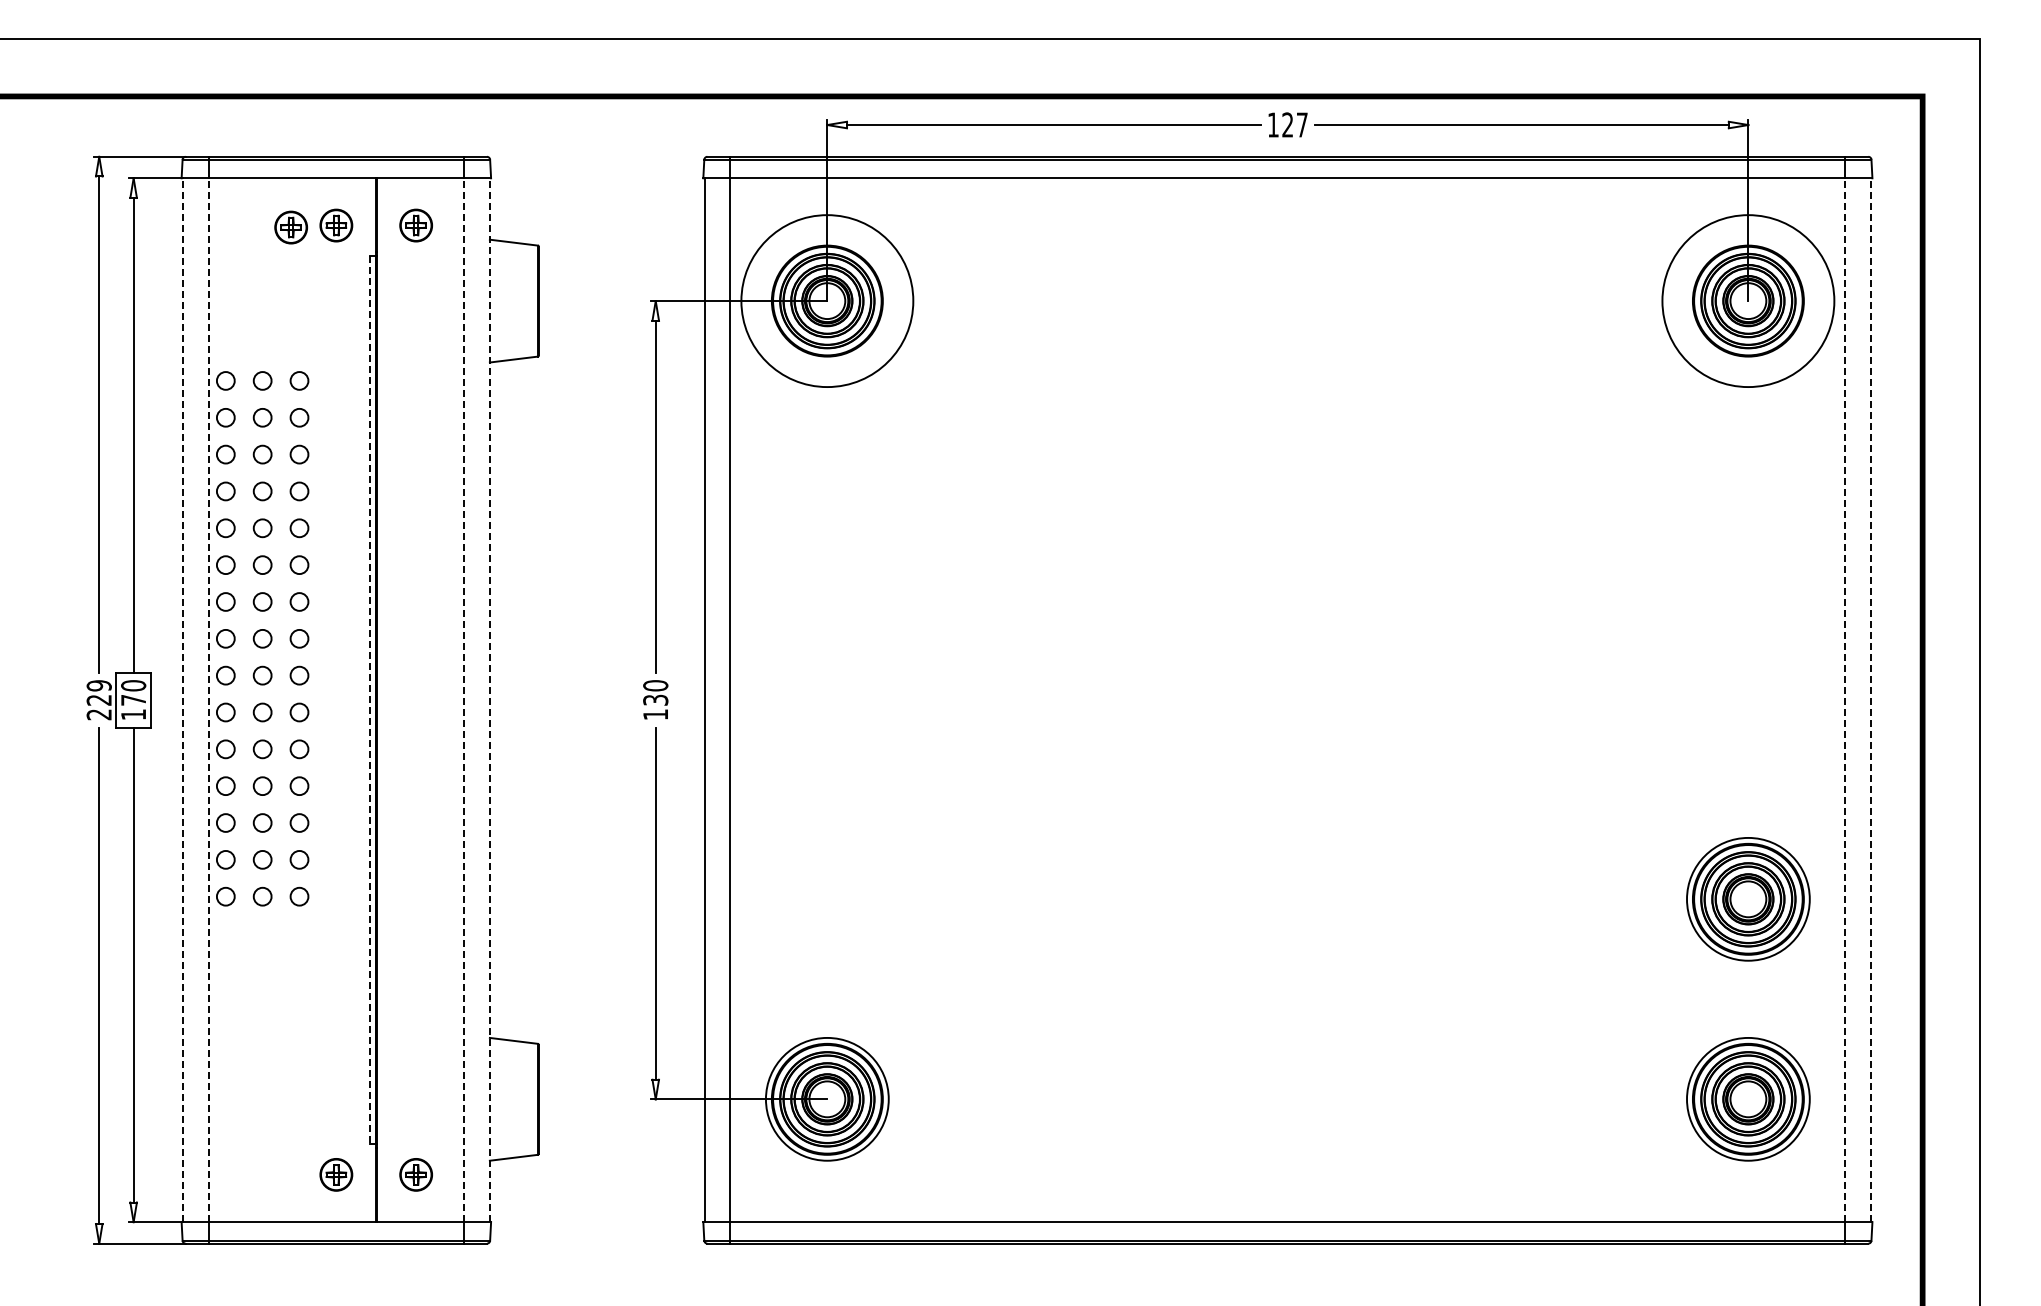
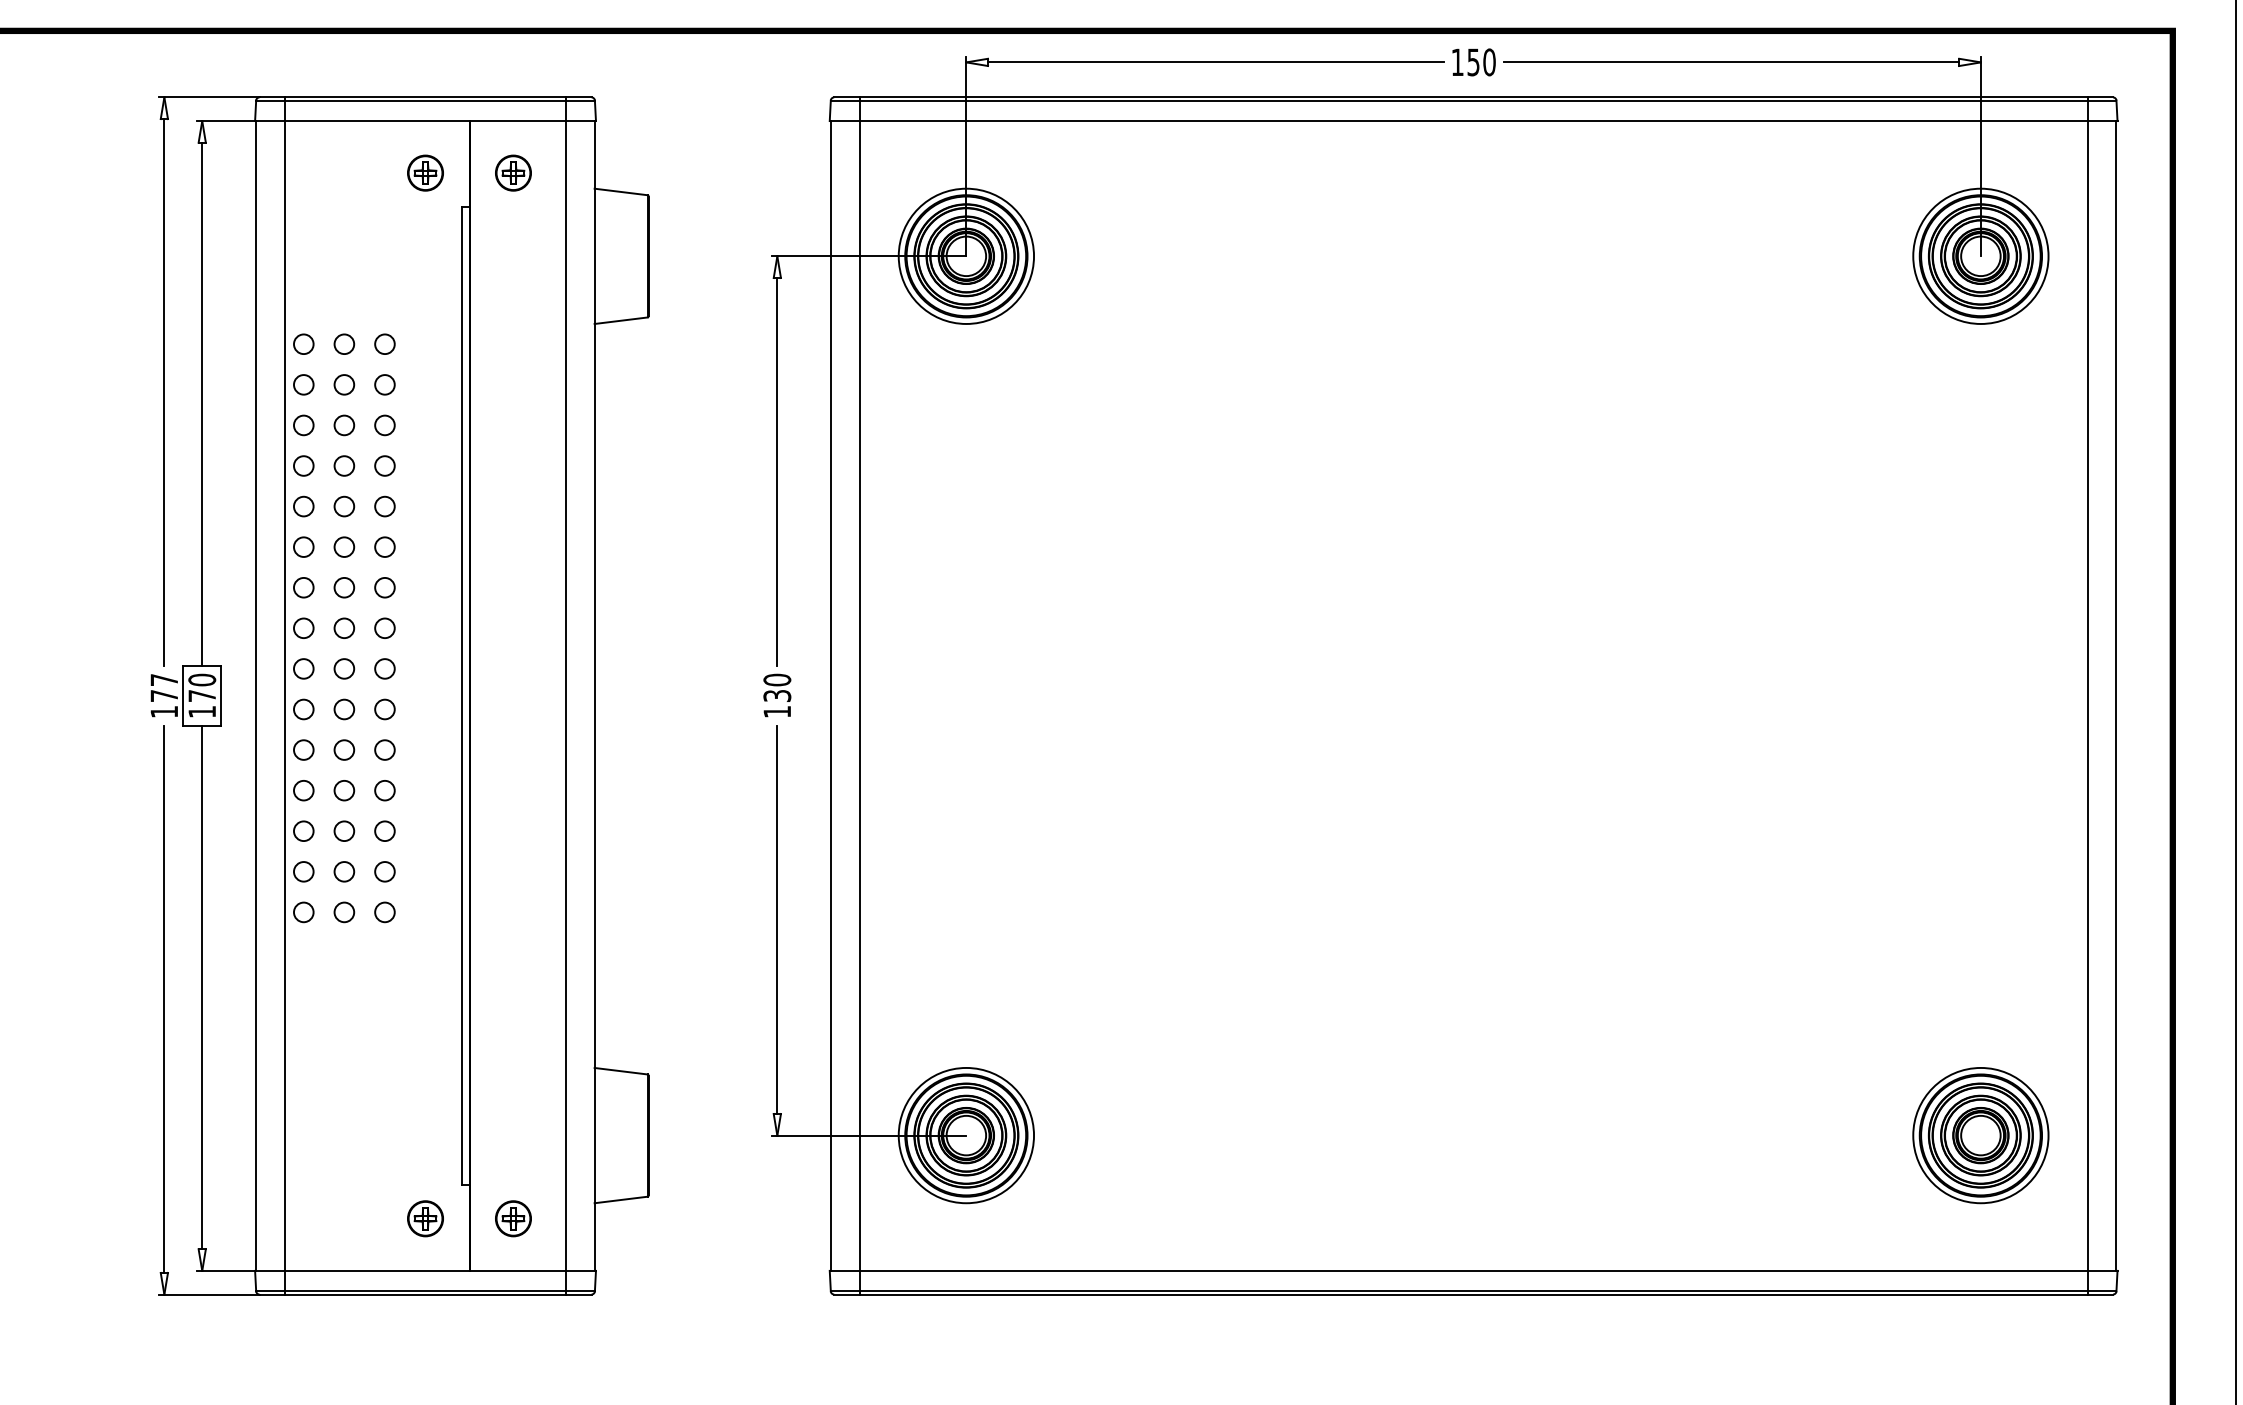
text: (1294, 124) -> (1480, 61), 127 -> 150
part: (290, 227) -> (375, 175), removed
circle: (826, 300) -> (965, 255), size x0.71
circle: (1748, 300) -> (1981, 255), size x0.71
text: (98, 700) -> (163, 696), 229 -> 177
line: (182, 700) -> (256, 696), dashed -> solid
line: (208, 700) -> (284, 696), dashed -> solid
line: (369, 700) -> (462, 696), dashed -> solid
line: (464, 700) -> (566, 696), dashed -> solid
line: (489, 700) -> (594, 696), dashed -> solid
line: (1845, 700) -> (2087, 696), dashed -> solid
line: (1871, 700) -> (2116, 696), dashed -> solid
part: (1748, 899) -> (1981, 915), removed

